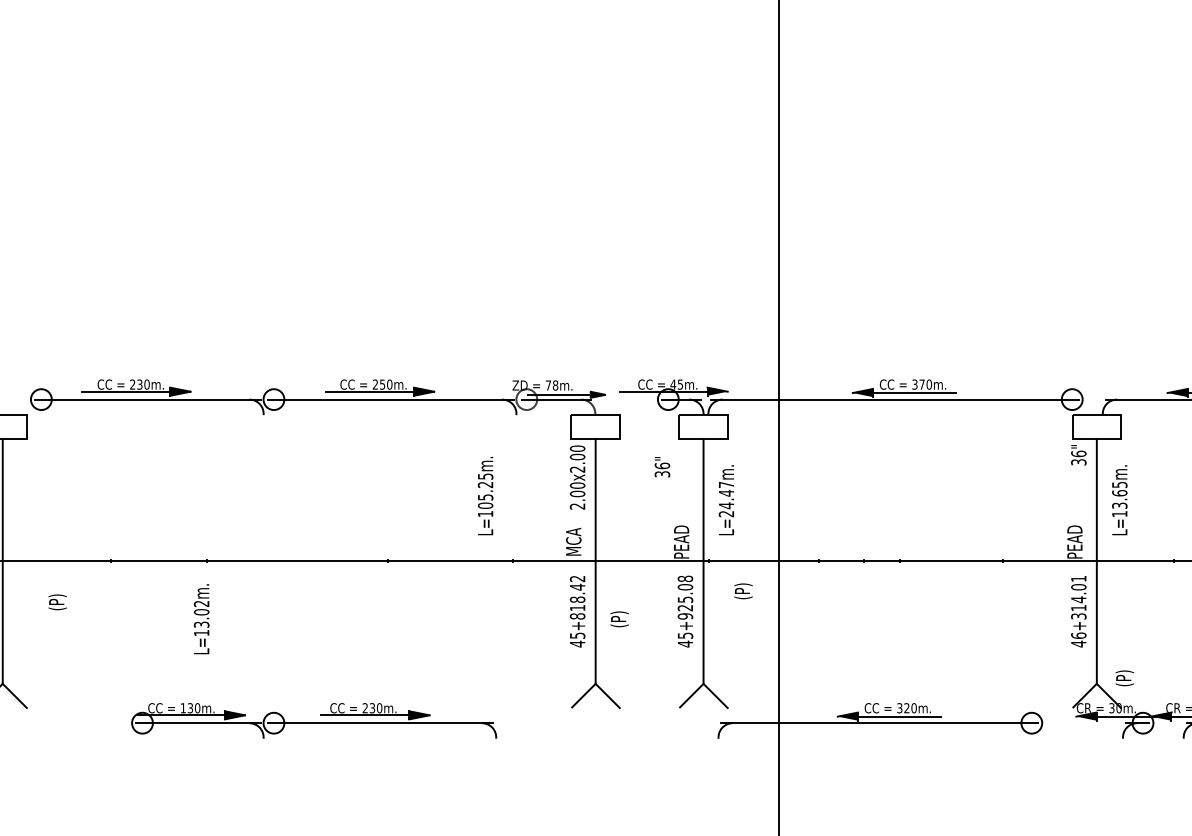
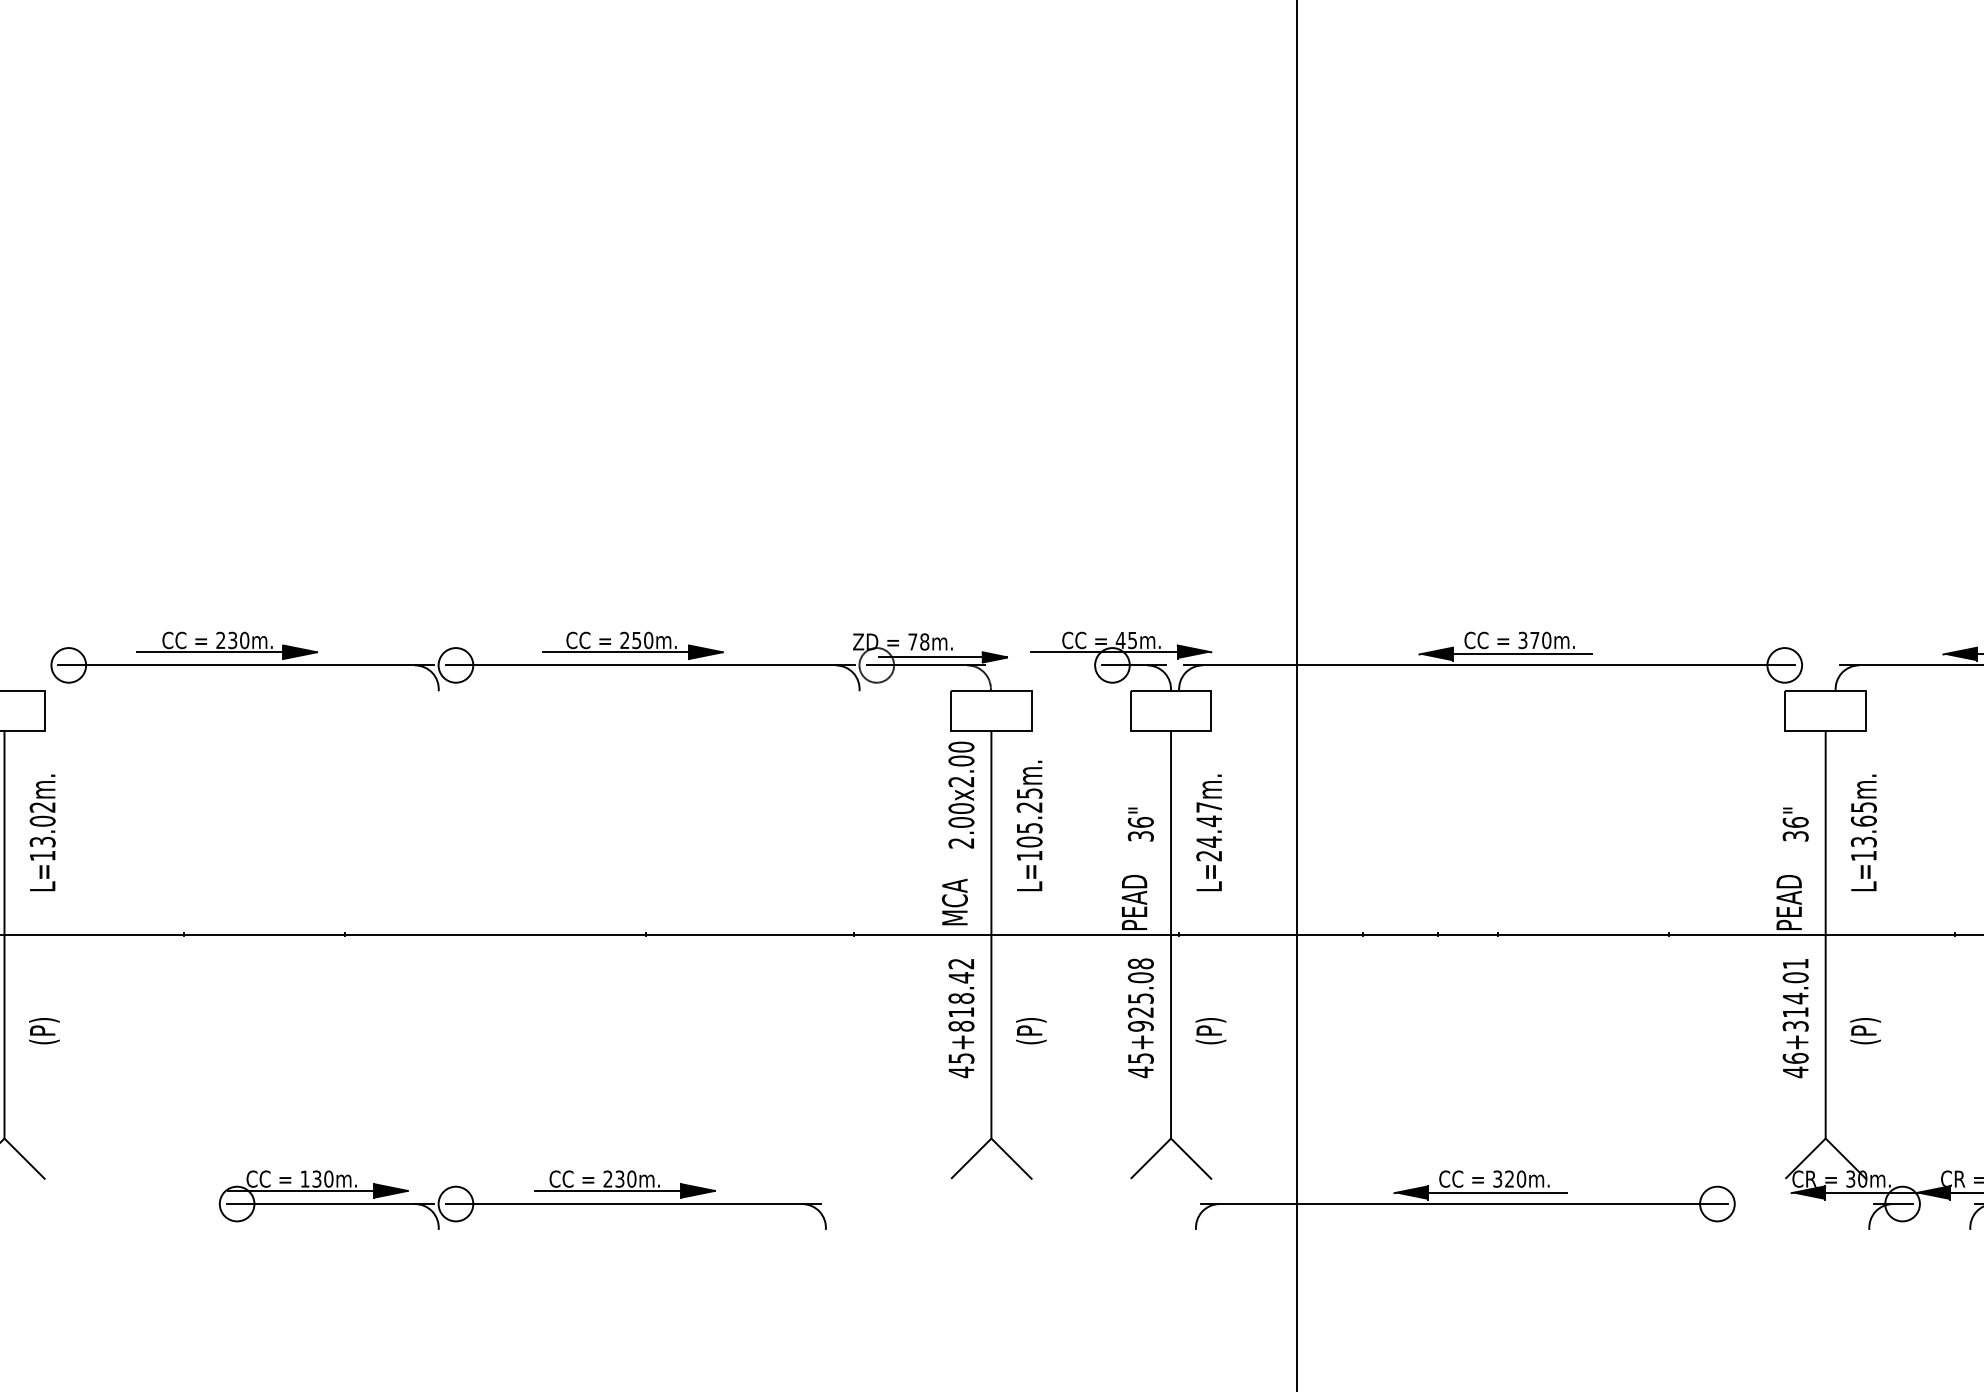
text: (1078, 455) -> (1795, 825), moved
text: (662, 467) -> (1140, 825), moved
text: (485, 496) -> (1029, 826), moved
text: (743, 591) -> (1210, 1031), moved
text: (57, 602) -> (44, 1031), moved
text: (201, 619) -> (42, 833), moved
text: (1124, 678) -> (1865, 1031), moved

